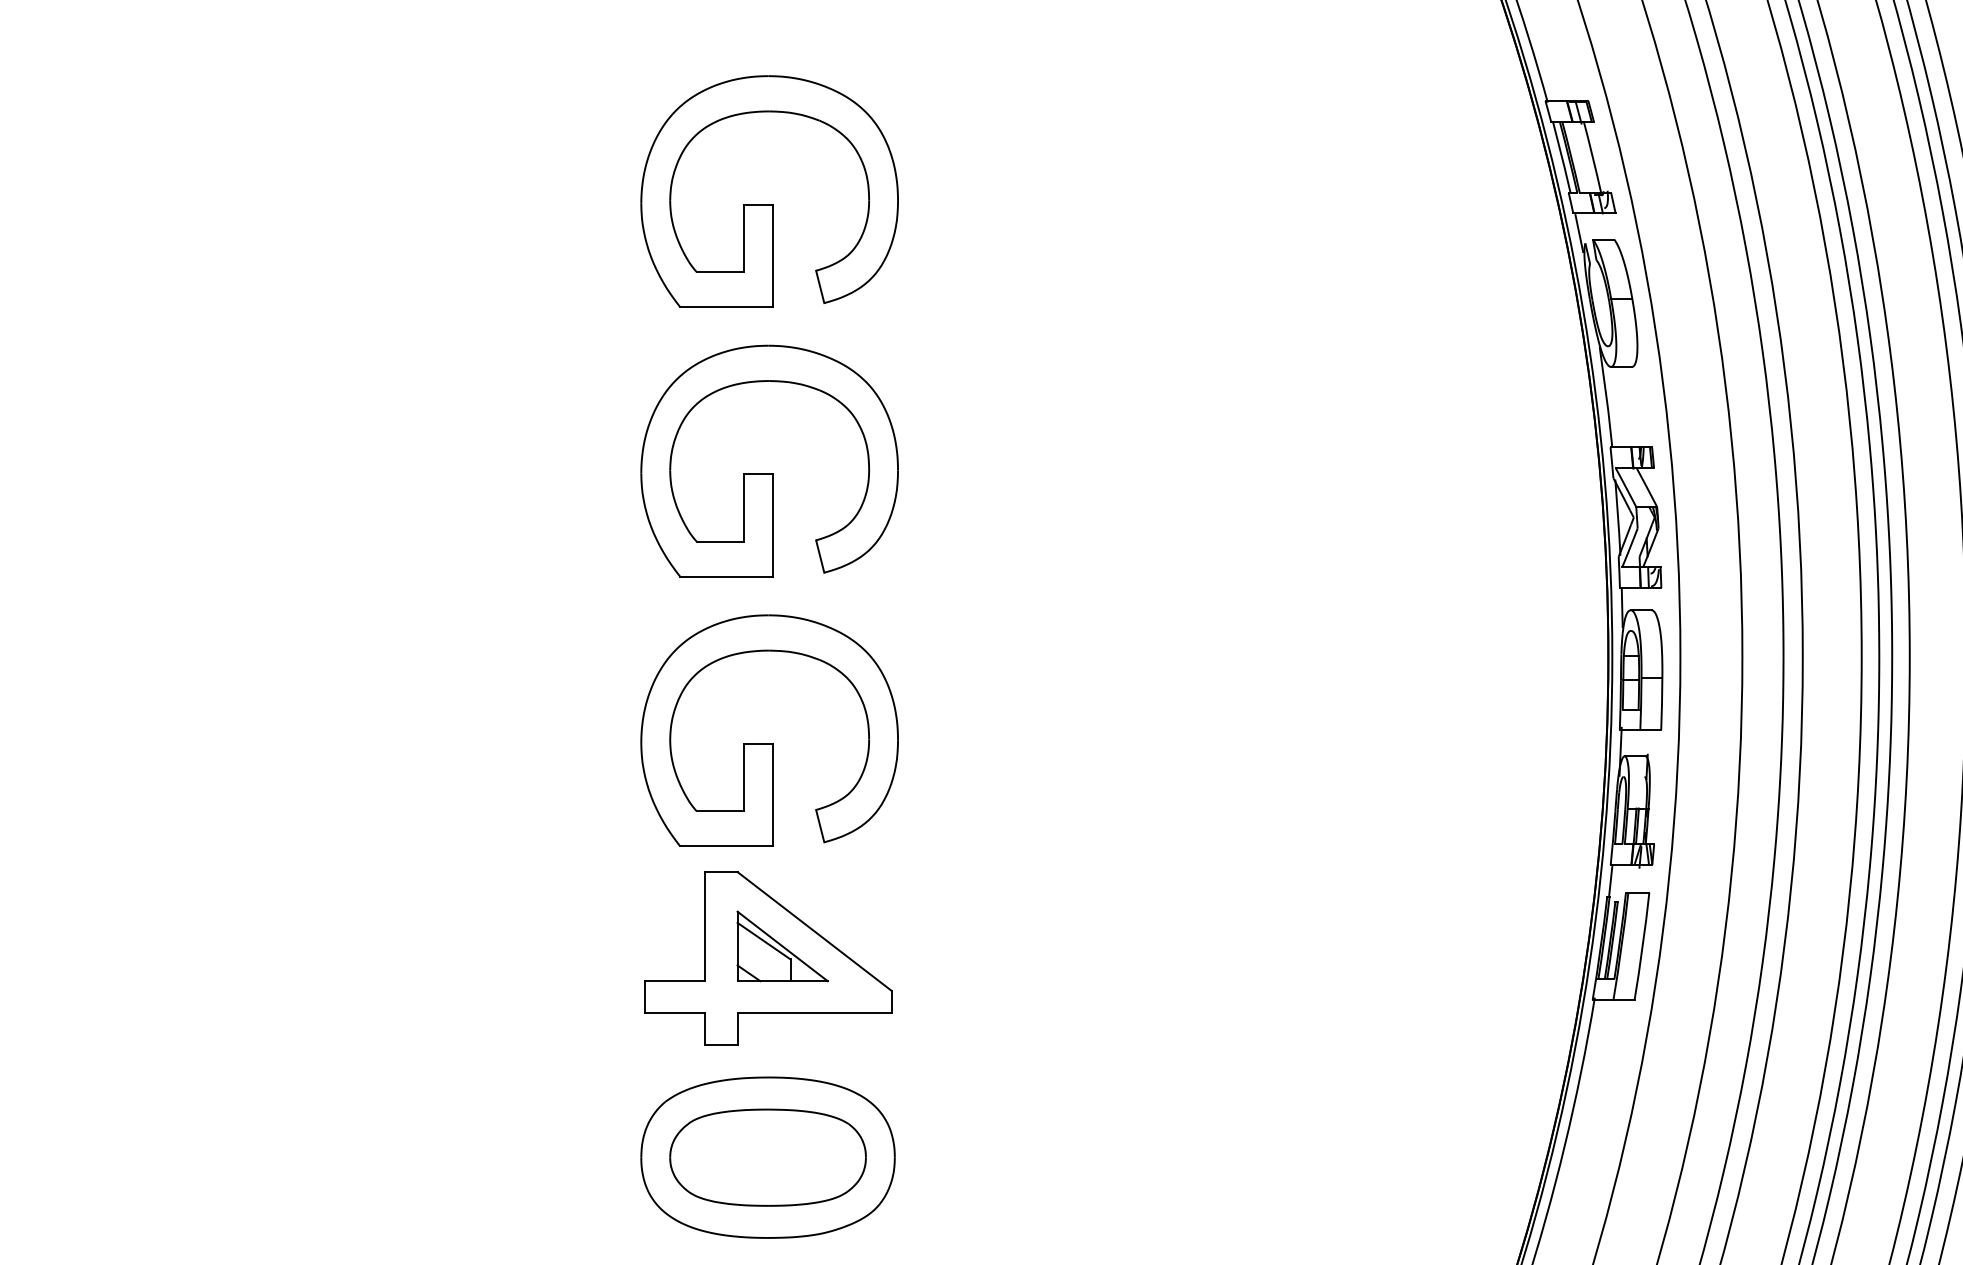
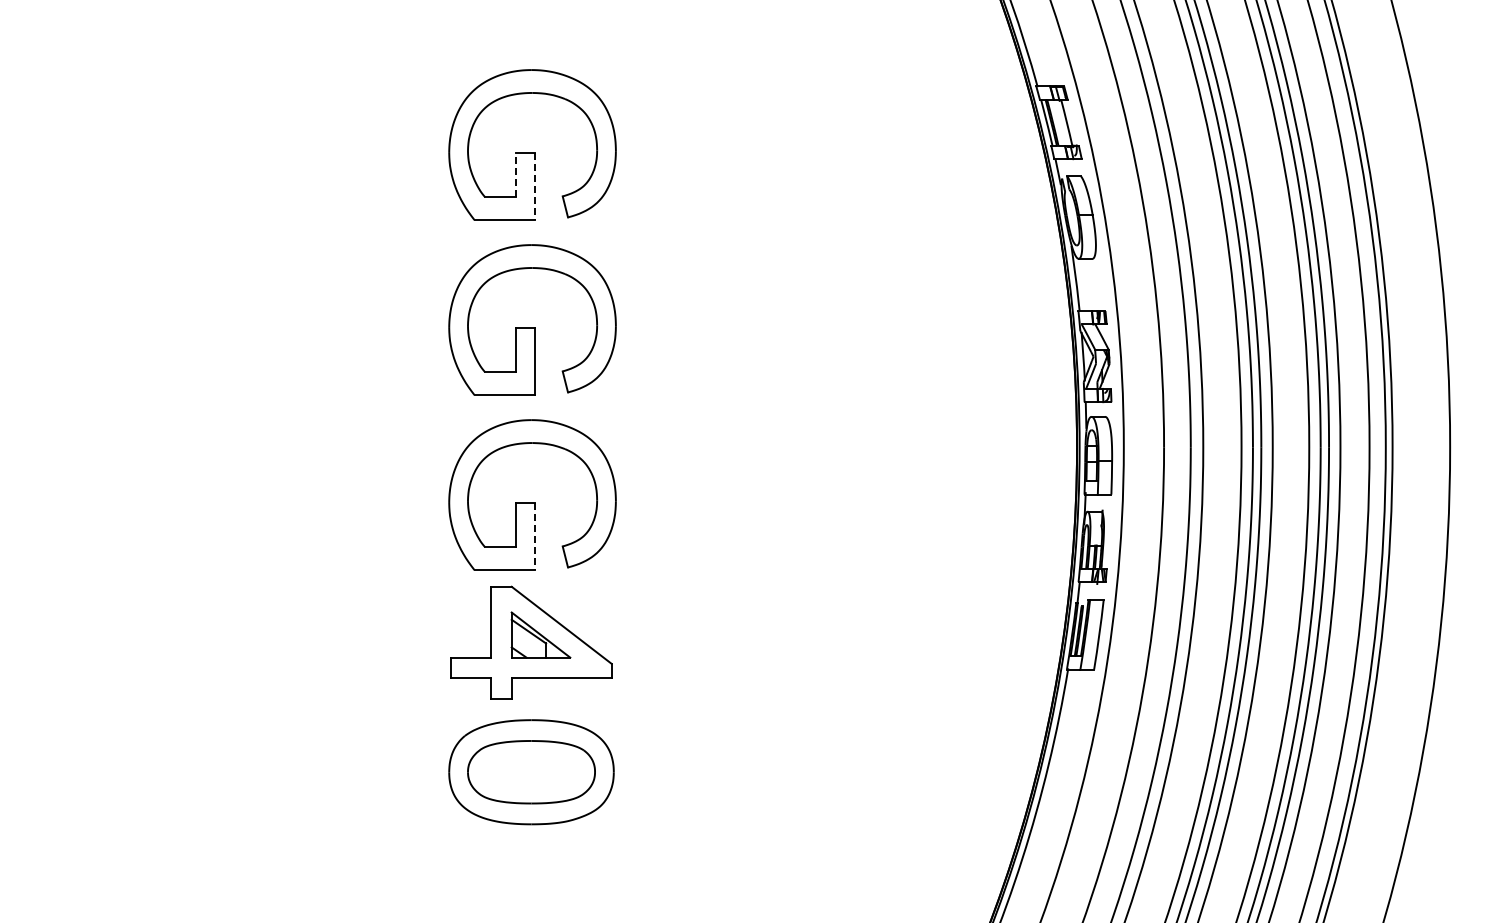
line: (743, 238) -> (515, 175), solid -> dashed
line: (772, 257) -> (534, 187), solid -> dashed
line: (772, 796) -> (534, 537), solid -> dashed

